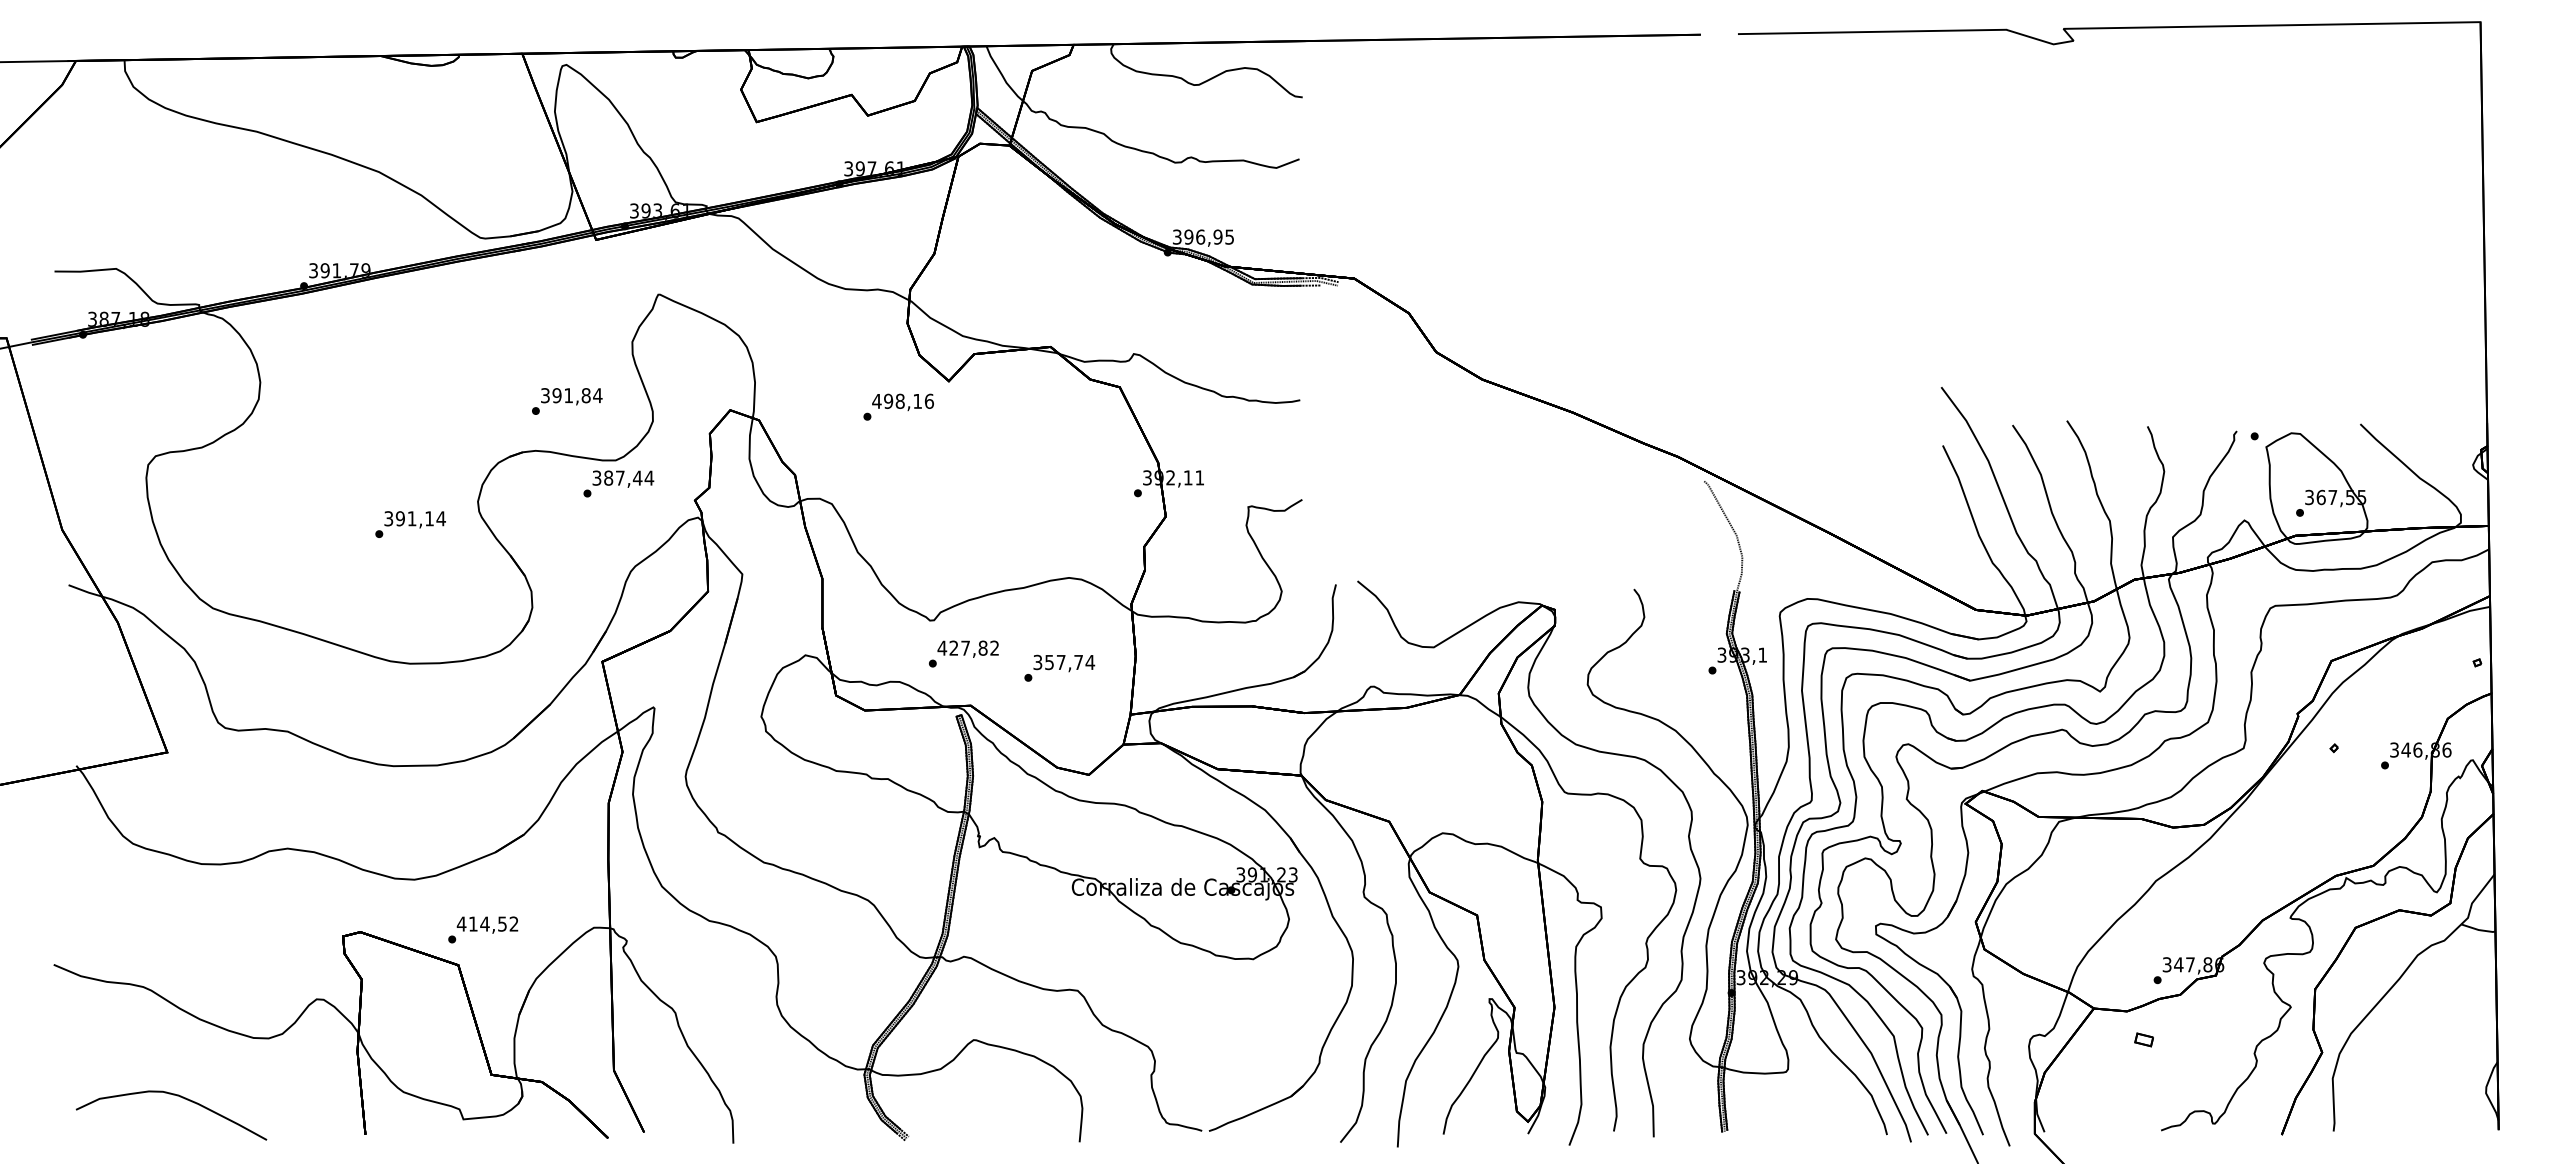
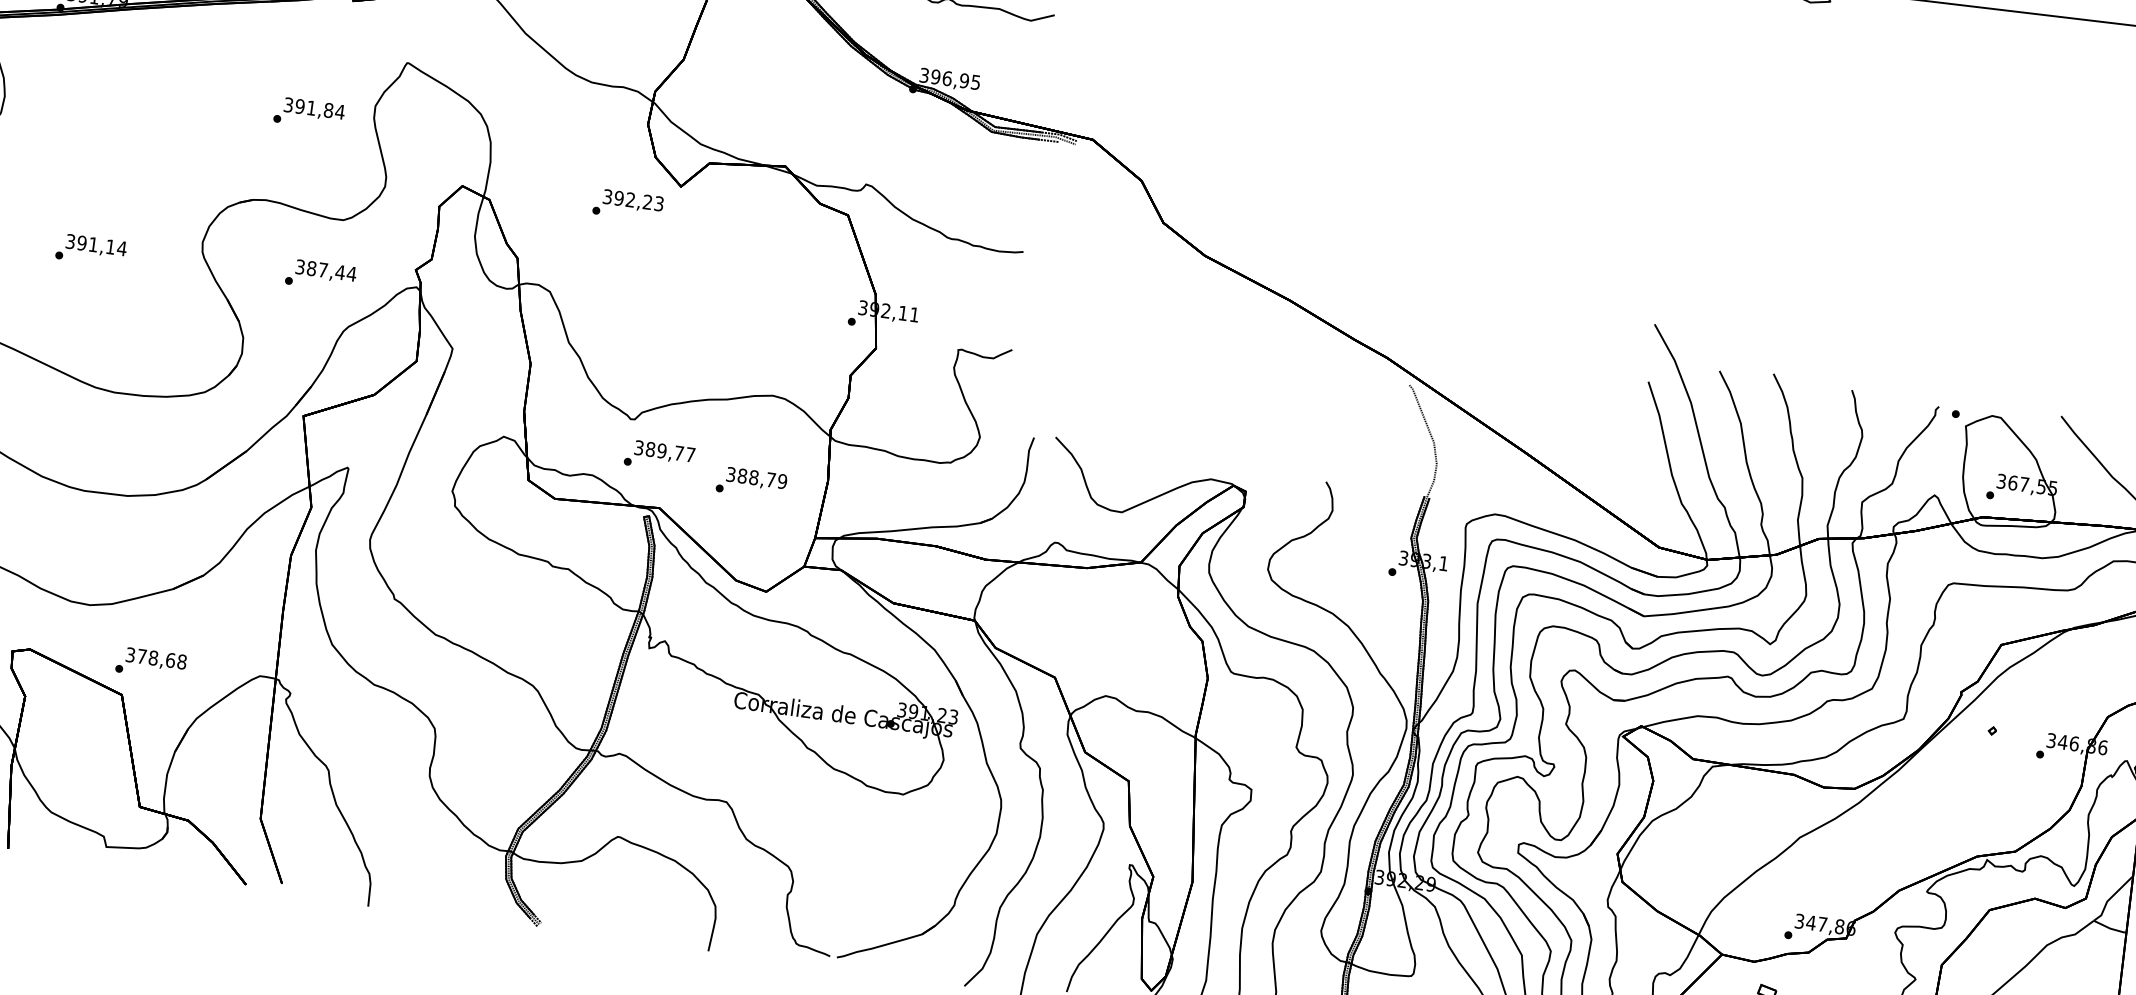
text: (902, 400) -> (632, 199), 498,16 -> 392,23
text: (567, 401) -> (309, 113), moved
text: (618, 483) -> (320, 275), moved
text: (410, 524) -> (91, 250), moved
text: (967, 647) -> (663, 450), 427,82 -> 389,77
text: (1070, 662) -> (763, 478), 357,74 -> 388,79
text: (487, 923) -> (156, 657), 414,52 -> 378,68

